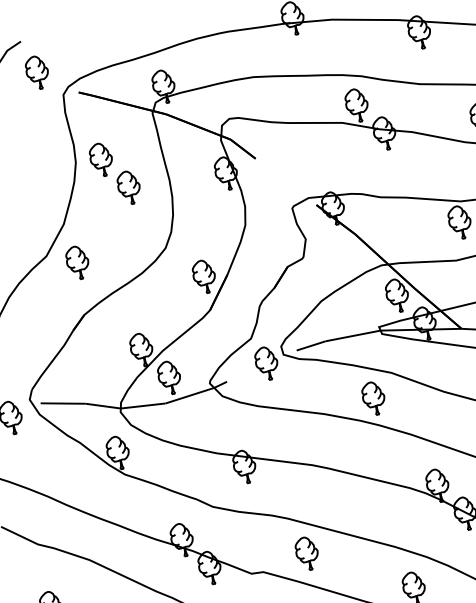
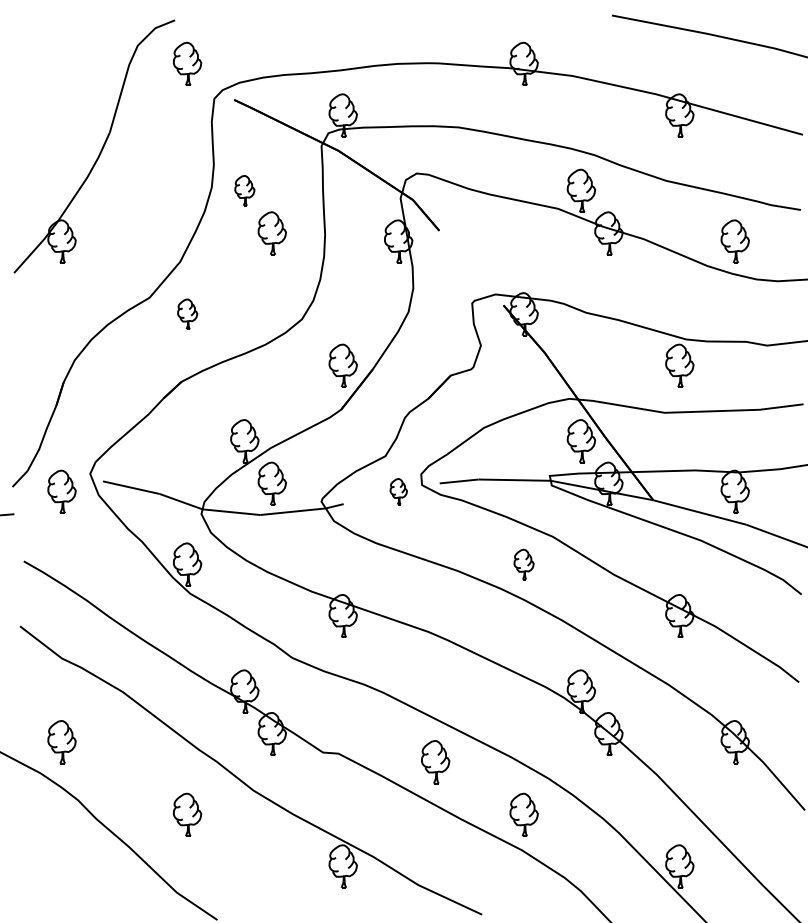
part: (101, 159) -> (244, 190), size x0.7
part: (77, 262) -> (187, 314), size x0.7
part: (266, 363) -> (398, 491), size x0.6
part: (373, 398) -> (523, 564), size x0.7
part: (307, 553) -> (435, 762), moved

